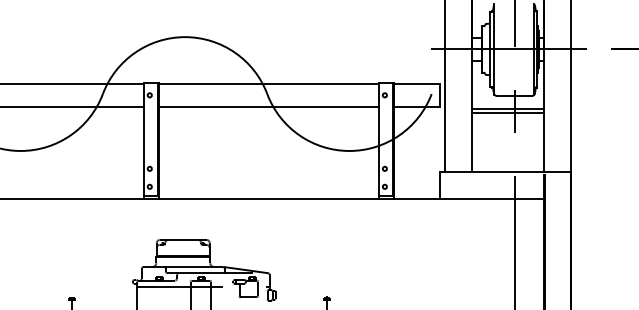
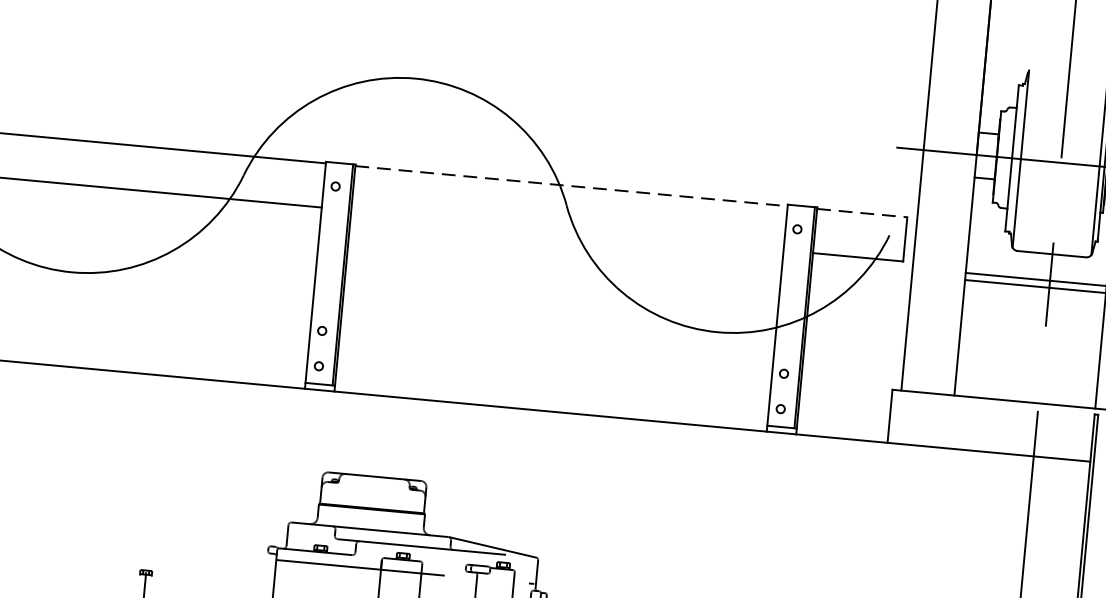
line: (269, 84) -> (572, 187), solid -> dashed
line: (416, 84) -> (861, 213), solid -> dashed
line: (268, 106) -> (566, 230), removed

